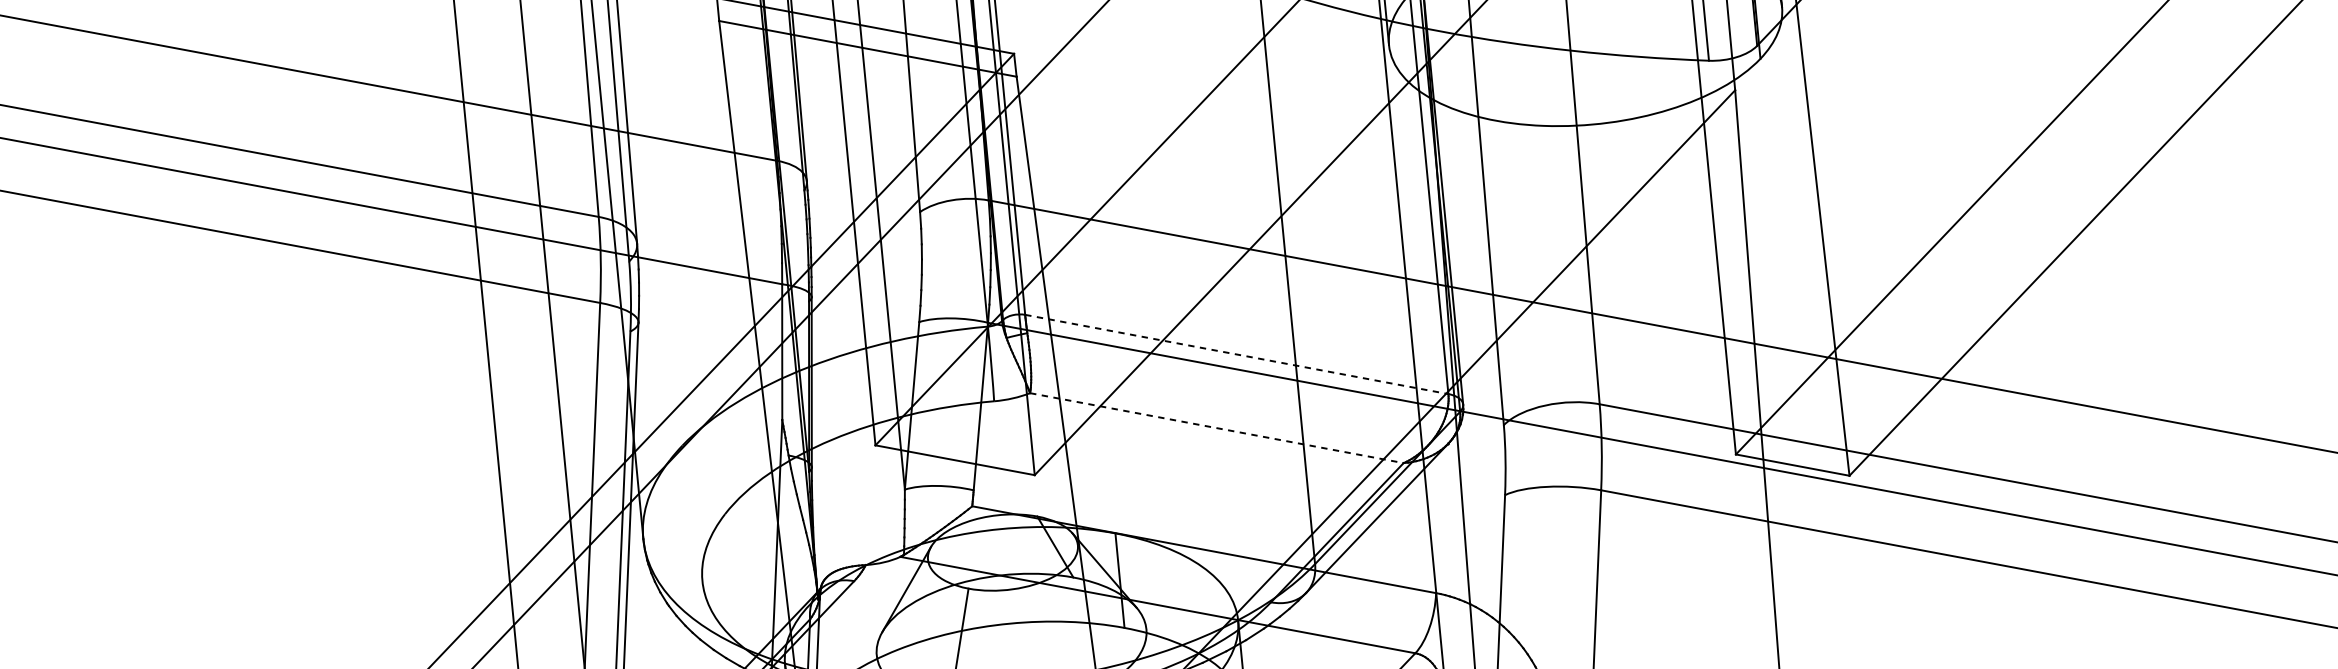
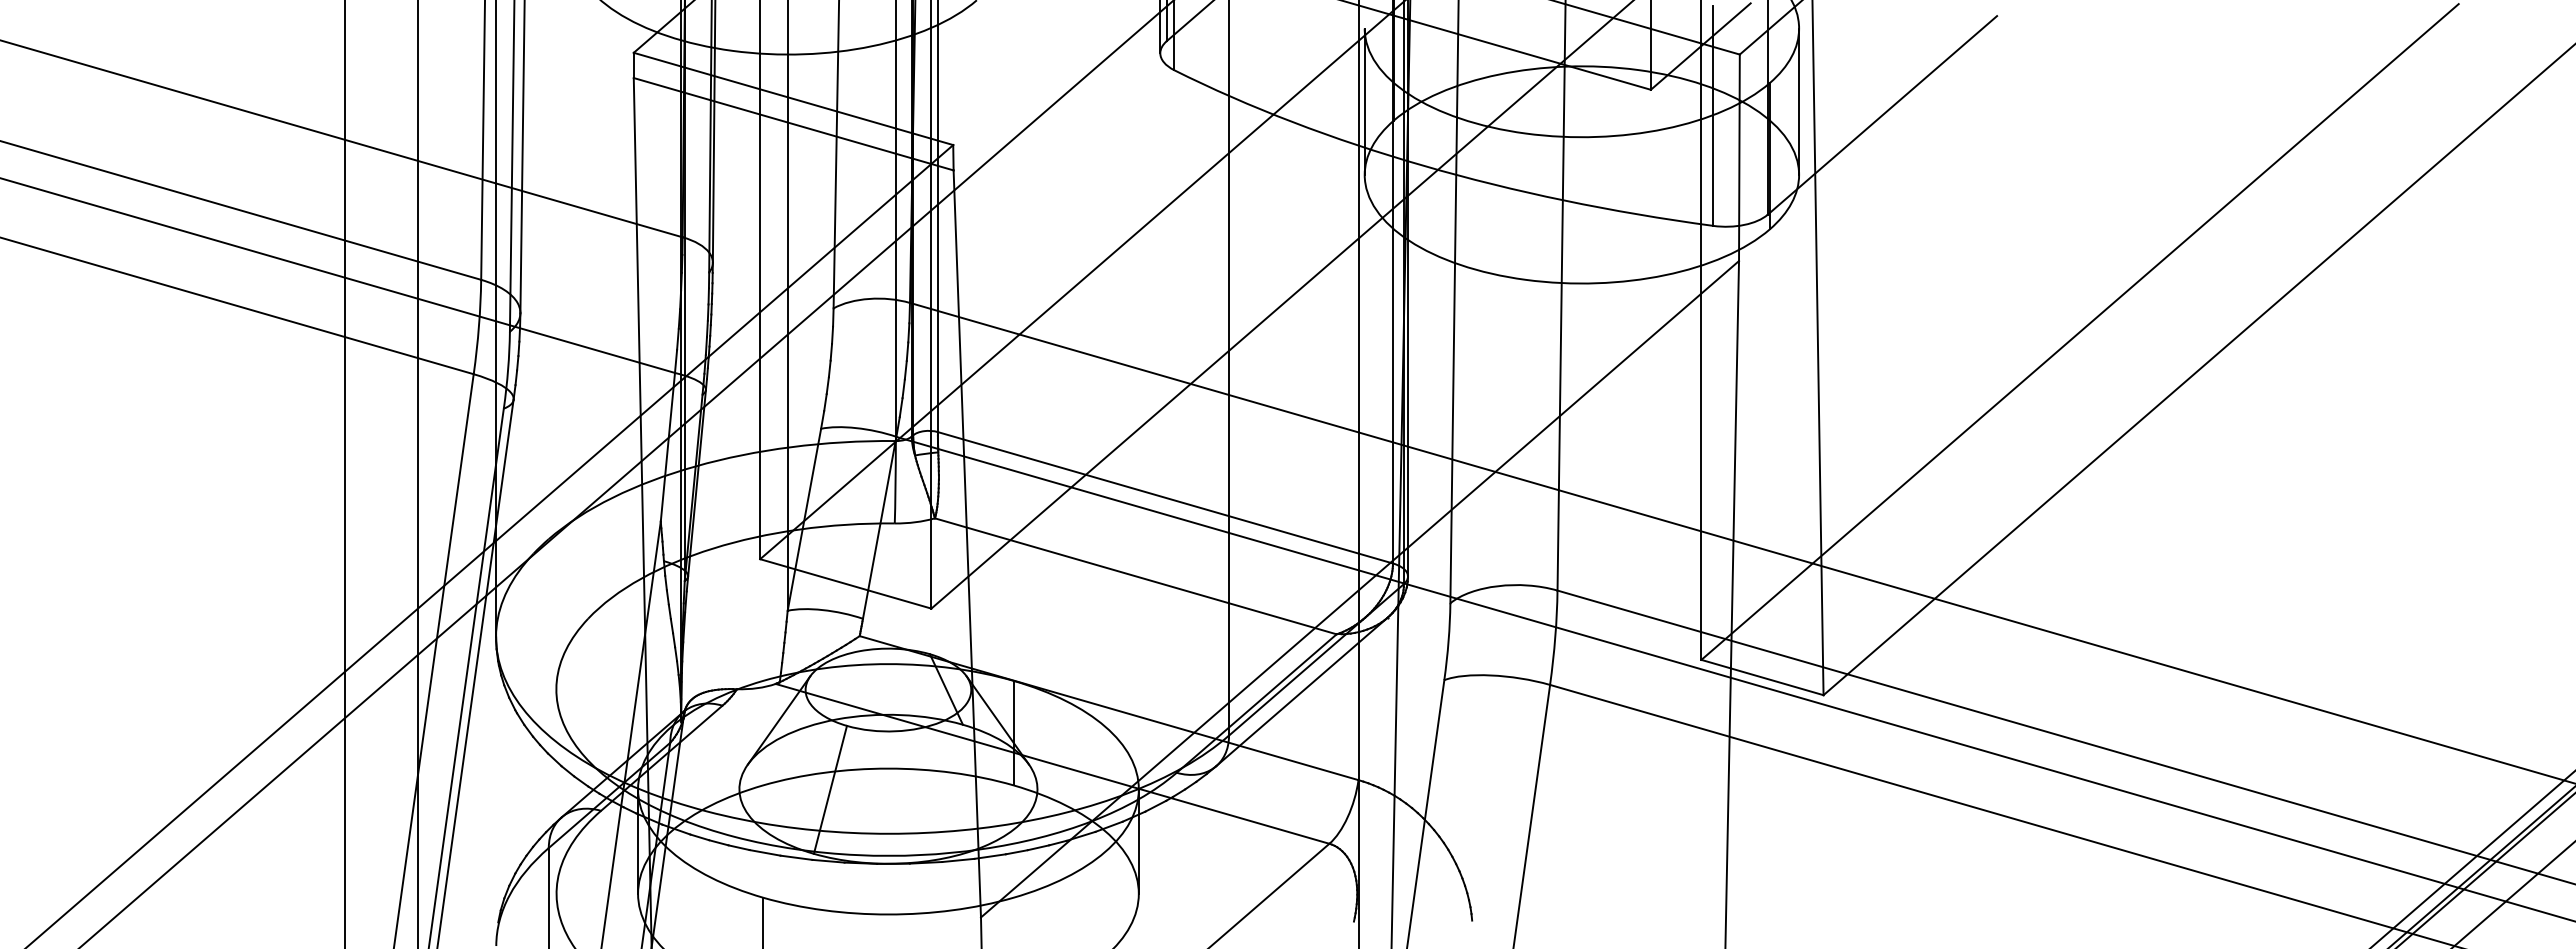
line: (1236, 354) -> (1165, 497), dashed -> solid
line: (1217, 428) -> (1136, 576), dashed -> solid

